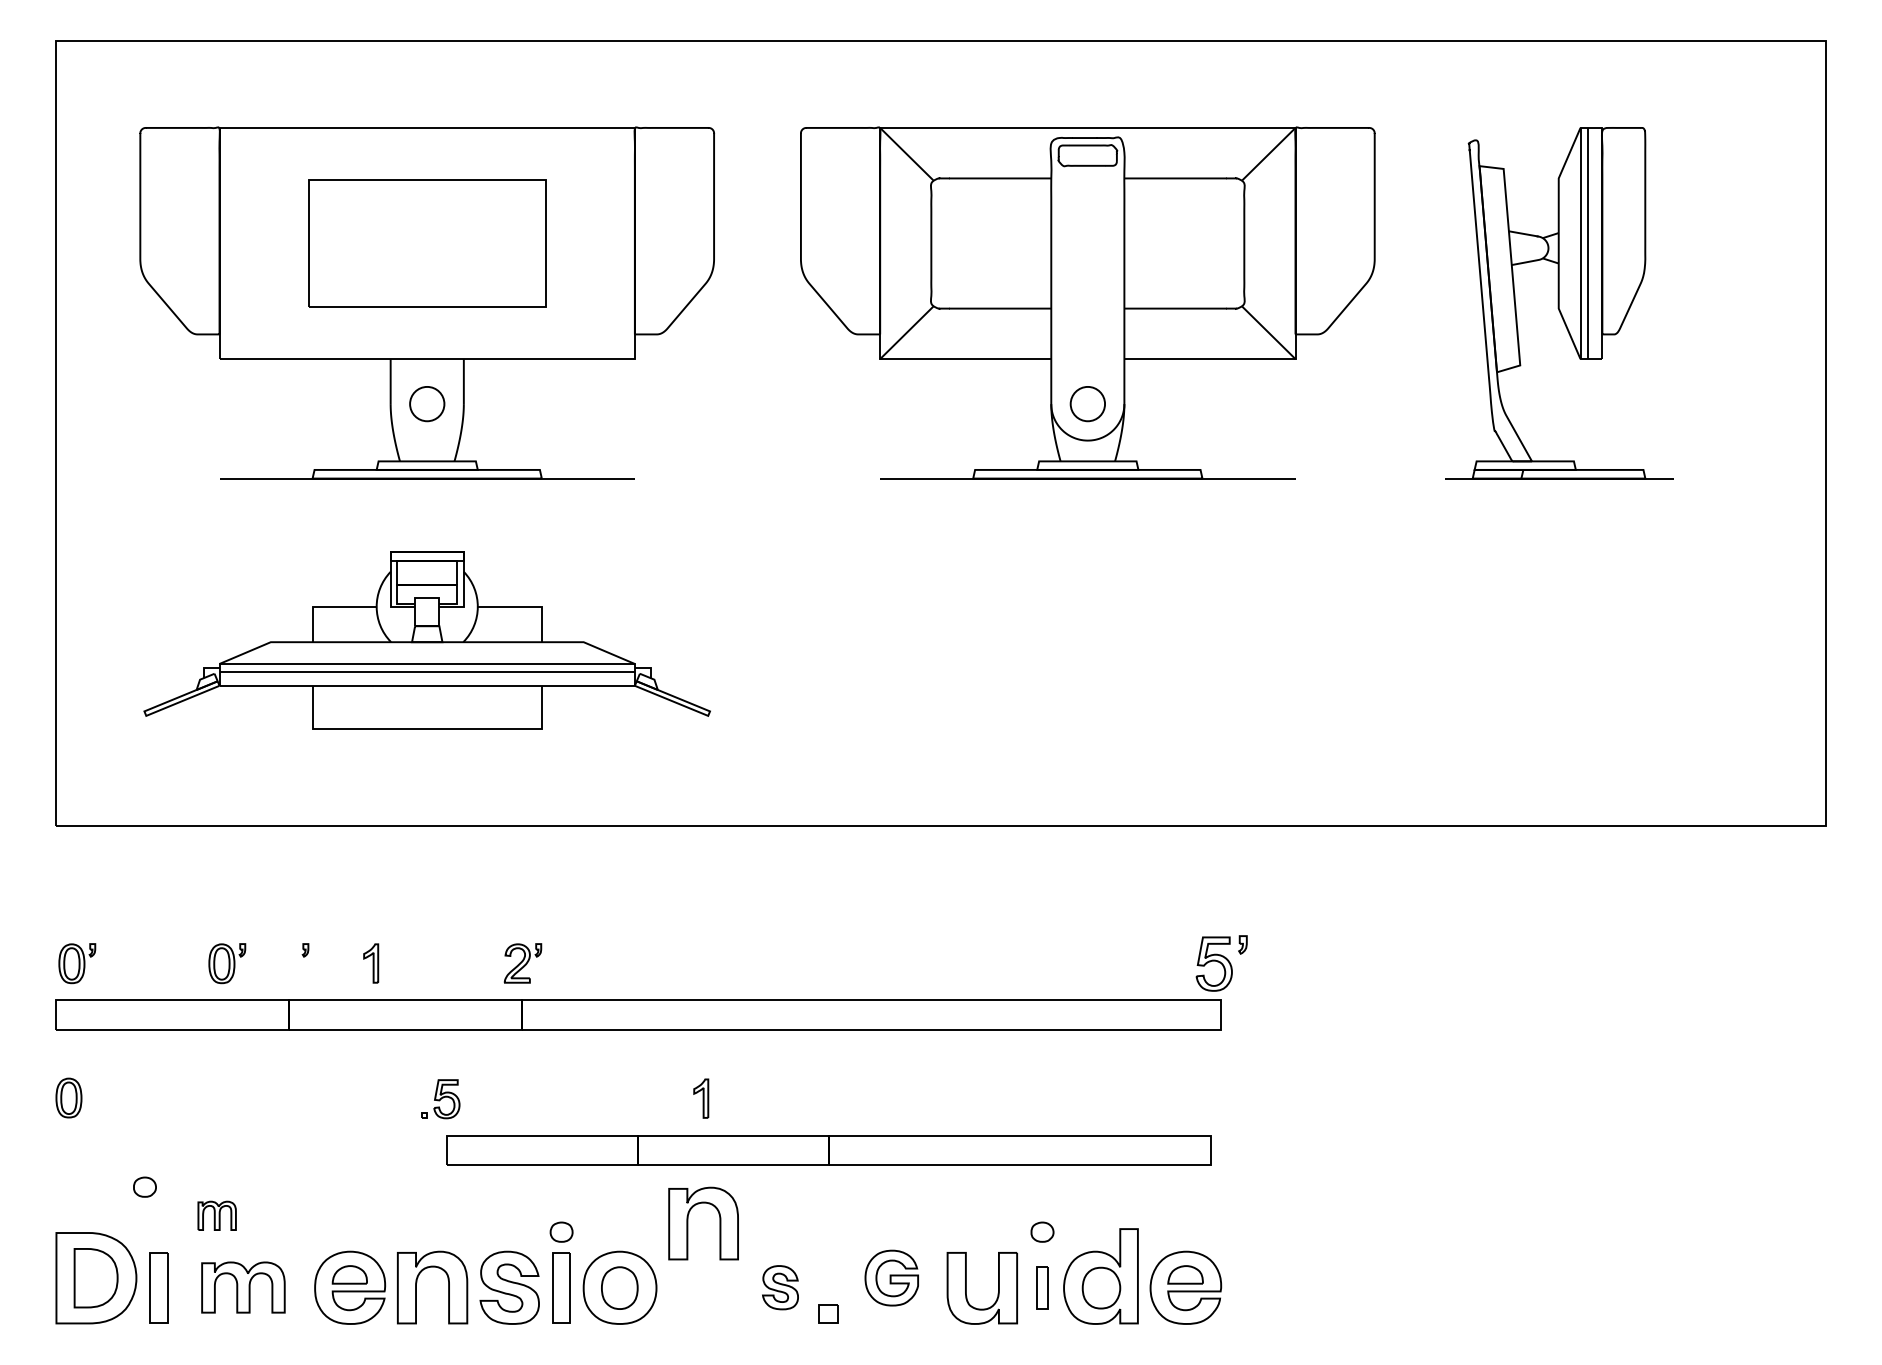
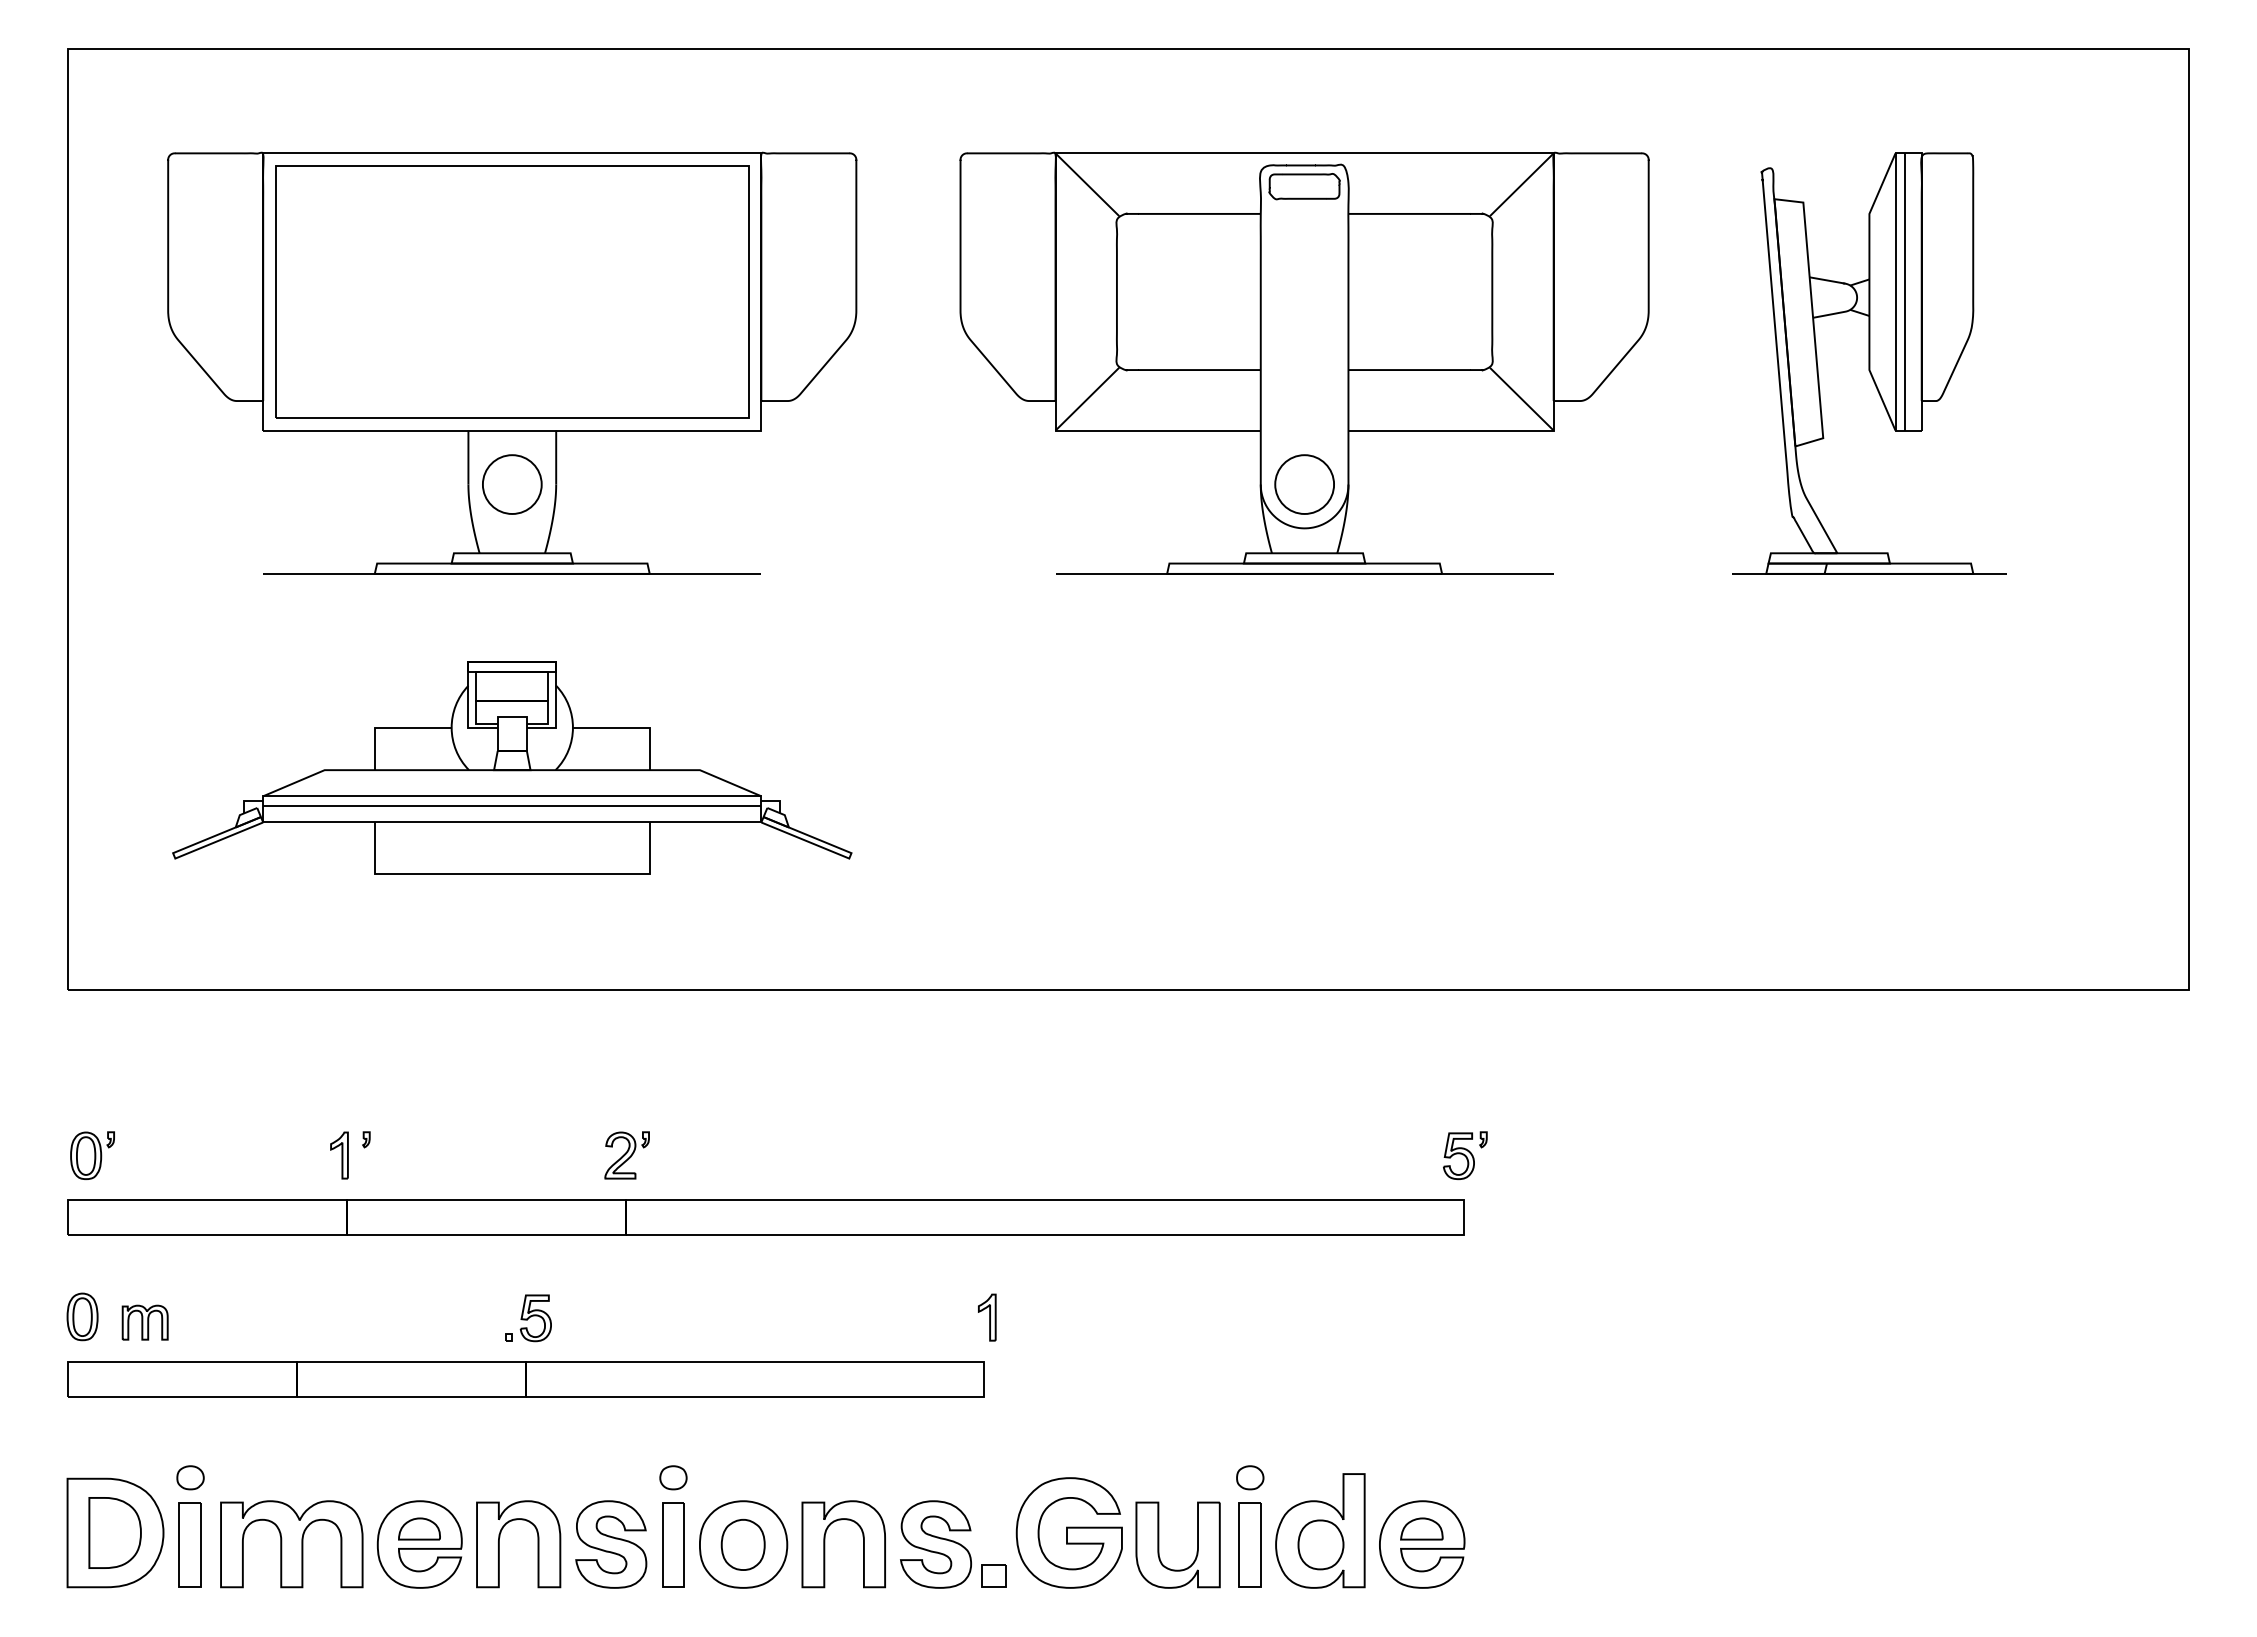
part: (427, 243) -> (512, 291), size x1.67
circle: (426, 403) -> (511, 483), size x1.43
circle: (1087, 403) -> (1304, 483), size x1.43
part: (227, 963) -> (272, 1155), removed
part: (371, 963) -> (339, 1155), moved
part: (1221, 963) -> (1464, 1155), size x0.71
part: (701, 1098) -> (987, 1317), moved
part: (828, 1150) -> (524, 1379), moved
part: (144, 1186) -> (189, 1476), moved
part: (216, 1215) -> (144, 1322), moved
part: (688, 1223) -> (825, 1544), moved
part: (891, 1277) -> (1069, 1532), size x1.67
part: (243, 1287) -> (291, 1544), size x1.43
part: (780, 1287) -> (935, 1544), size x1.67
part: (1041, 1287) -> (1249, 1544), size x1.67

